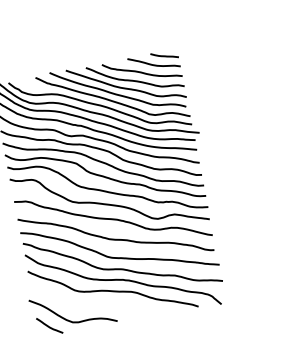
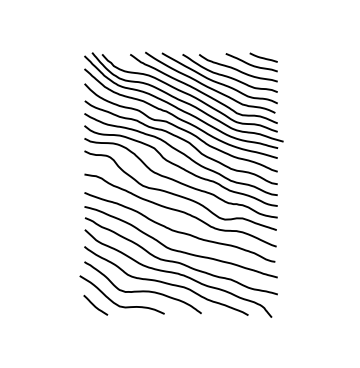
curve: (91, 302) -> (142, 290), added

